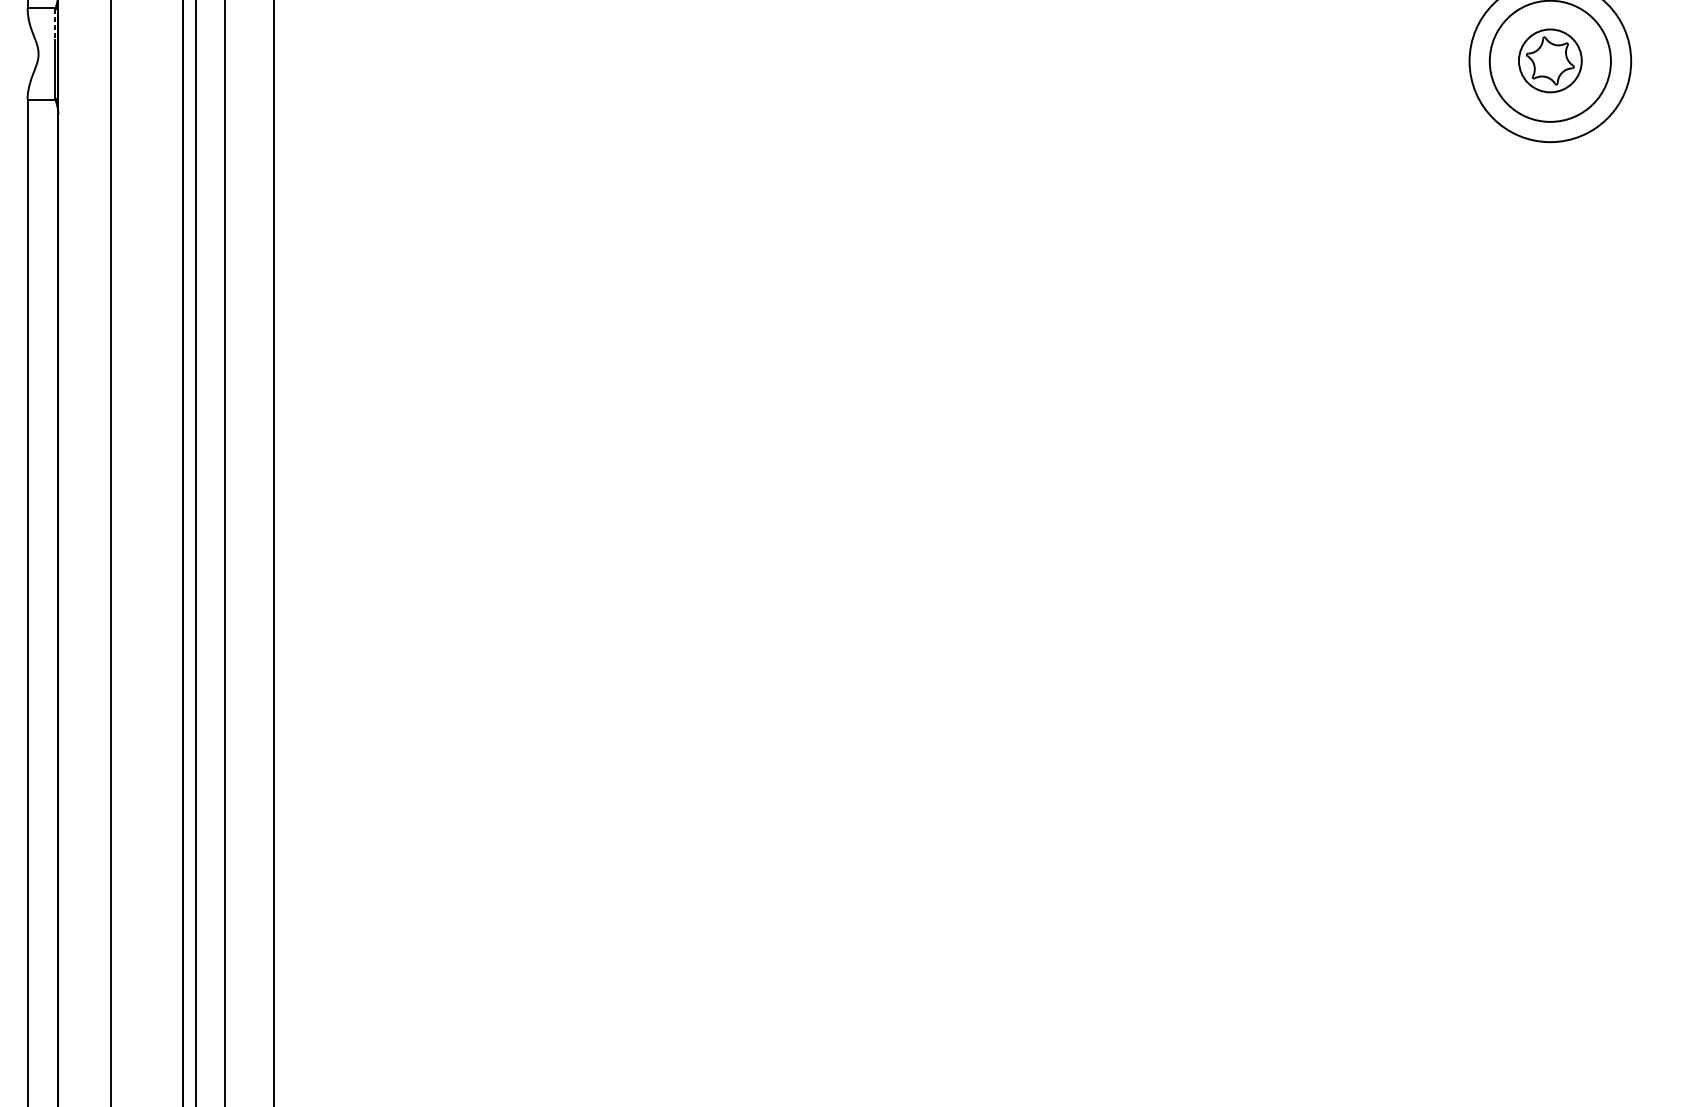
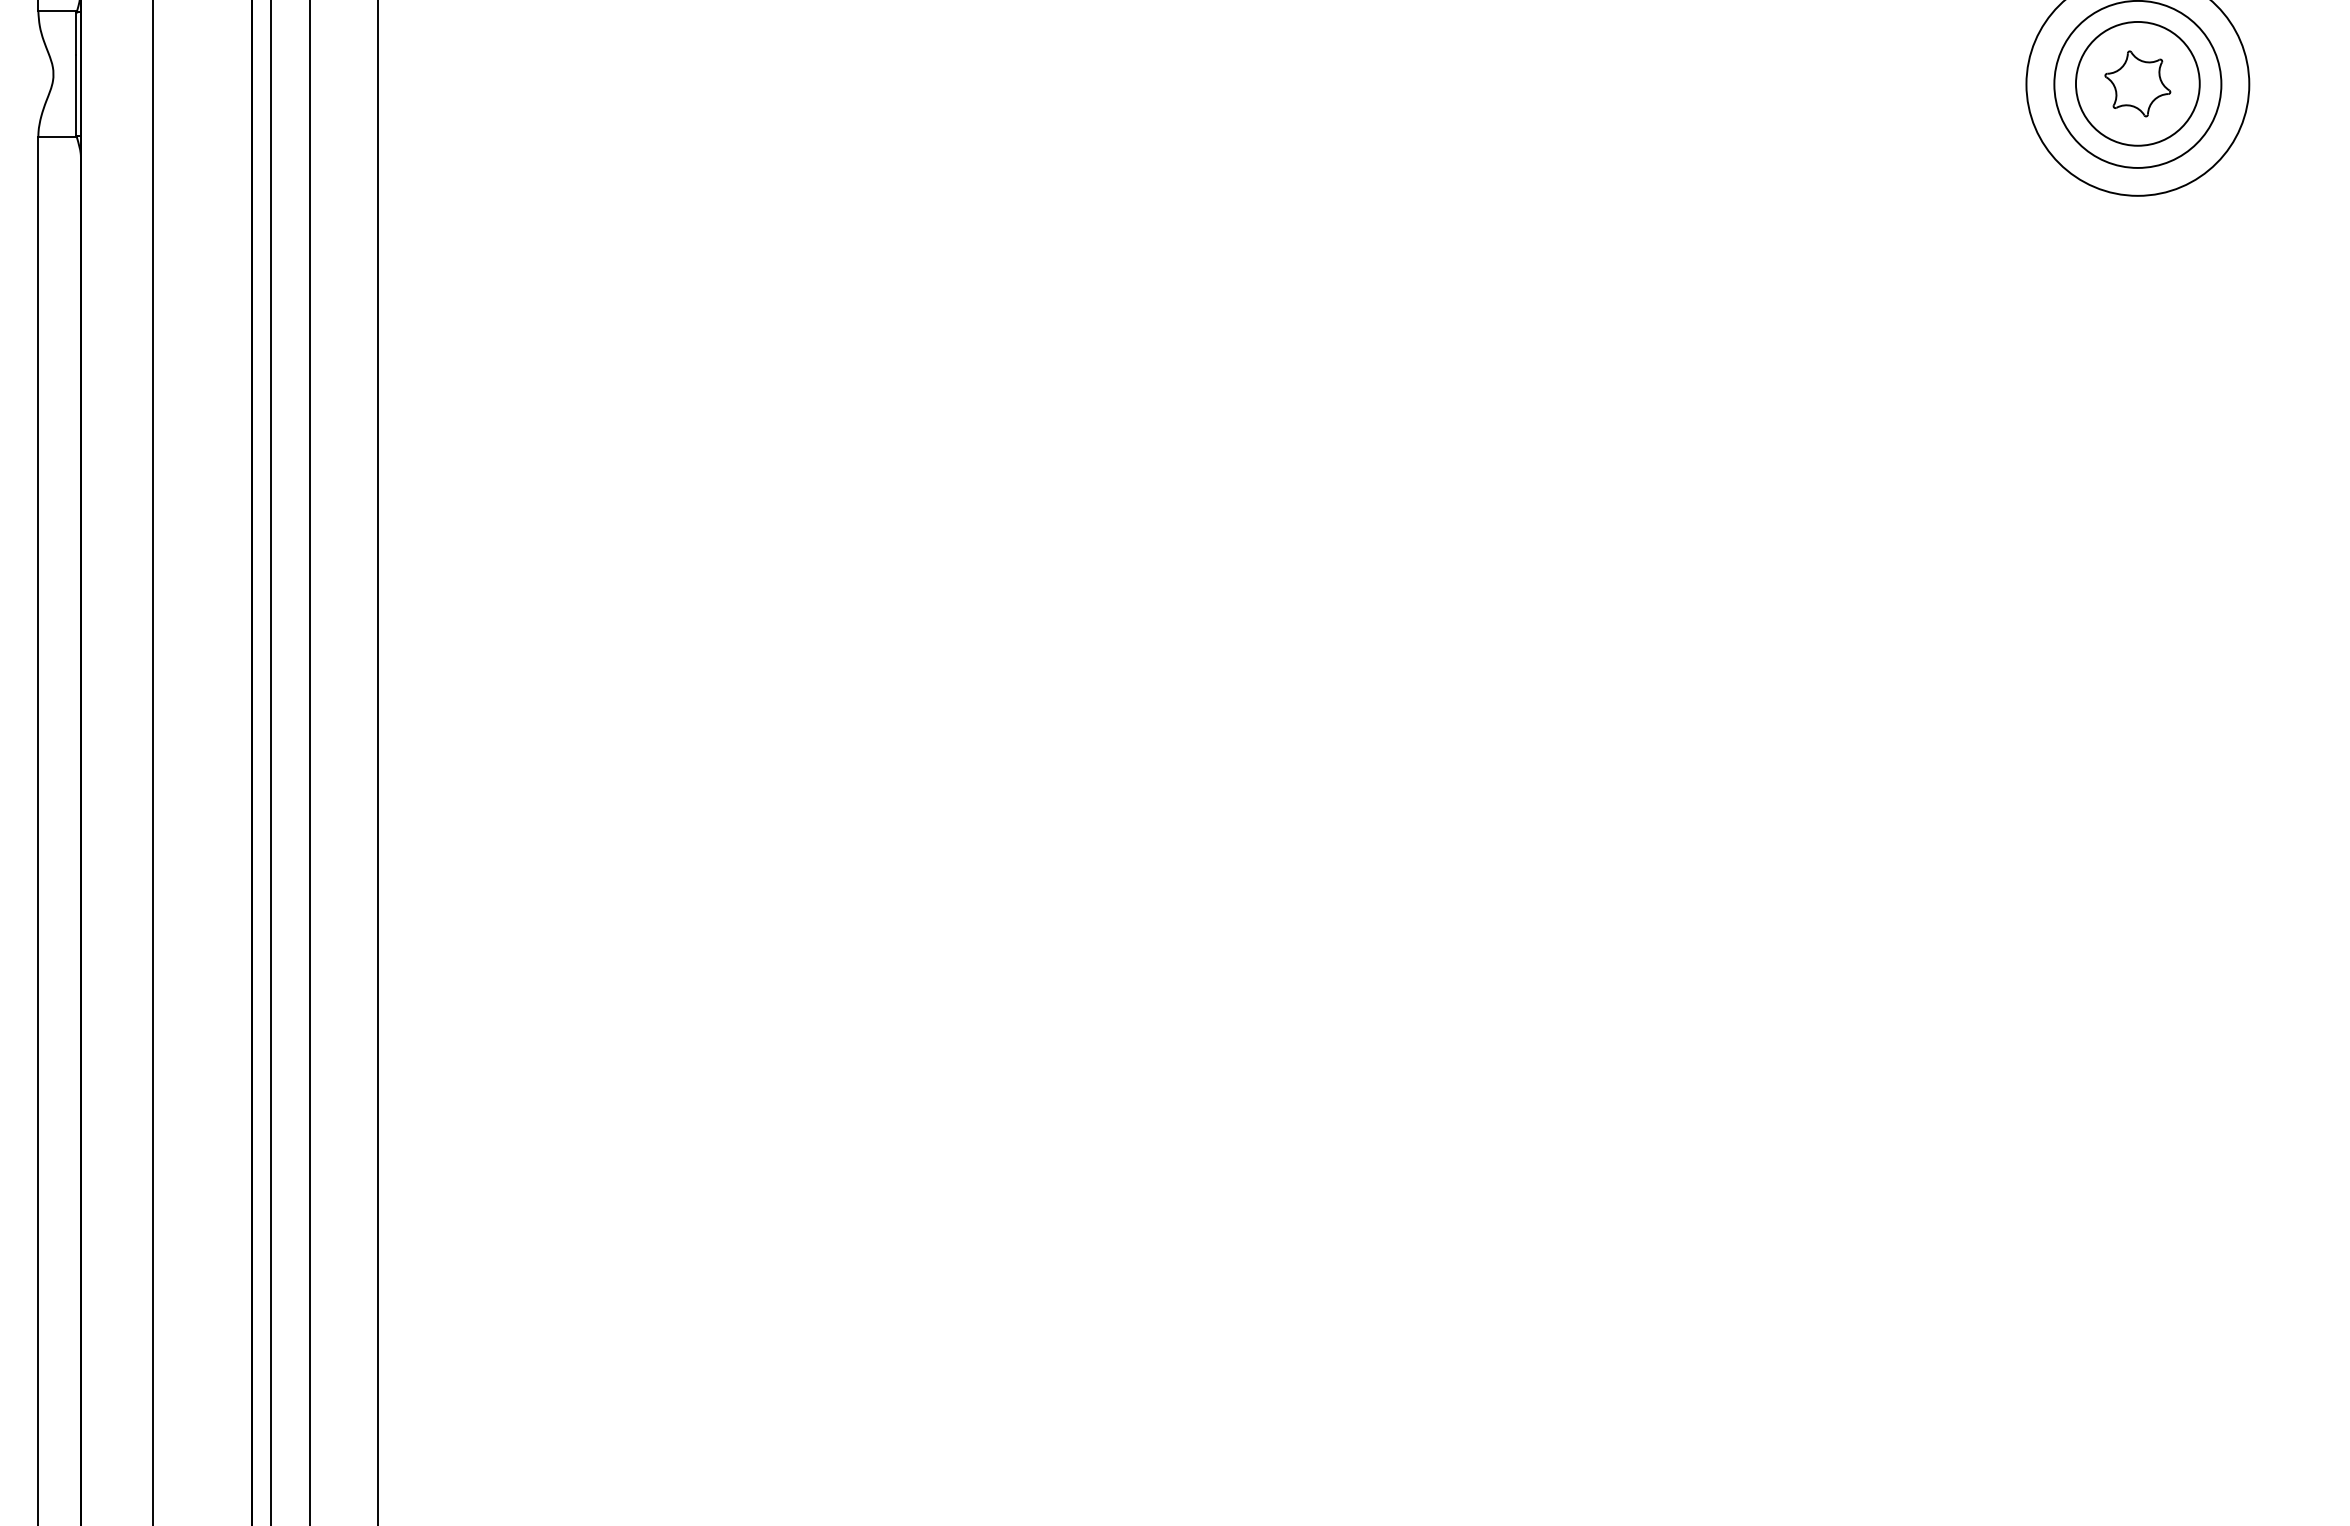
line: (55, 25) -> (76, 34), dashed -> solid
circle: (1550, 60) -> (2137, 83), size x1.43

